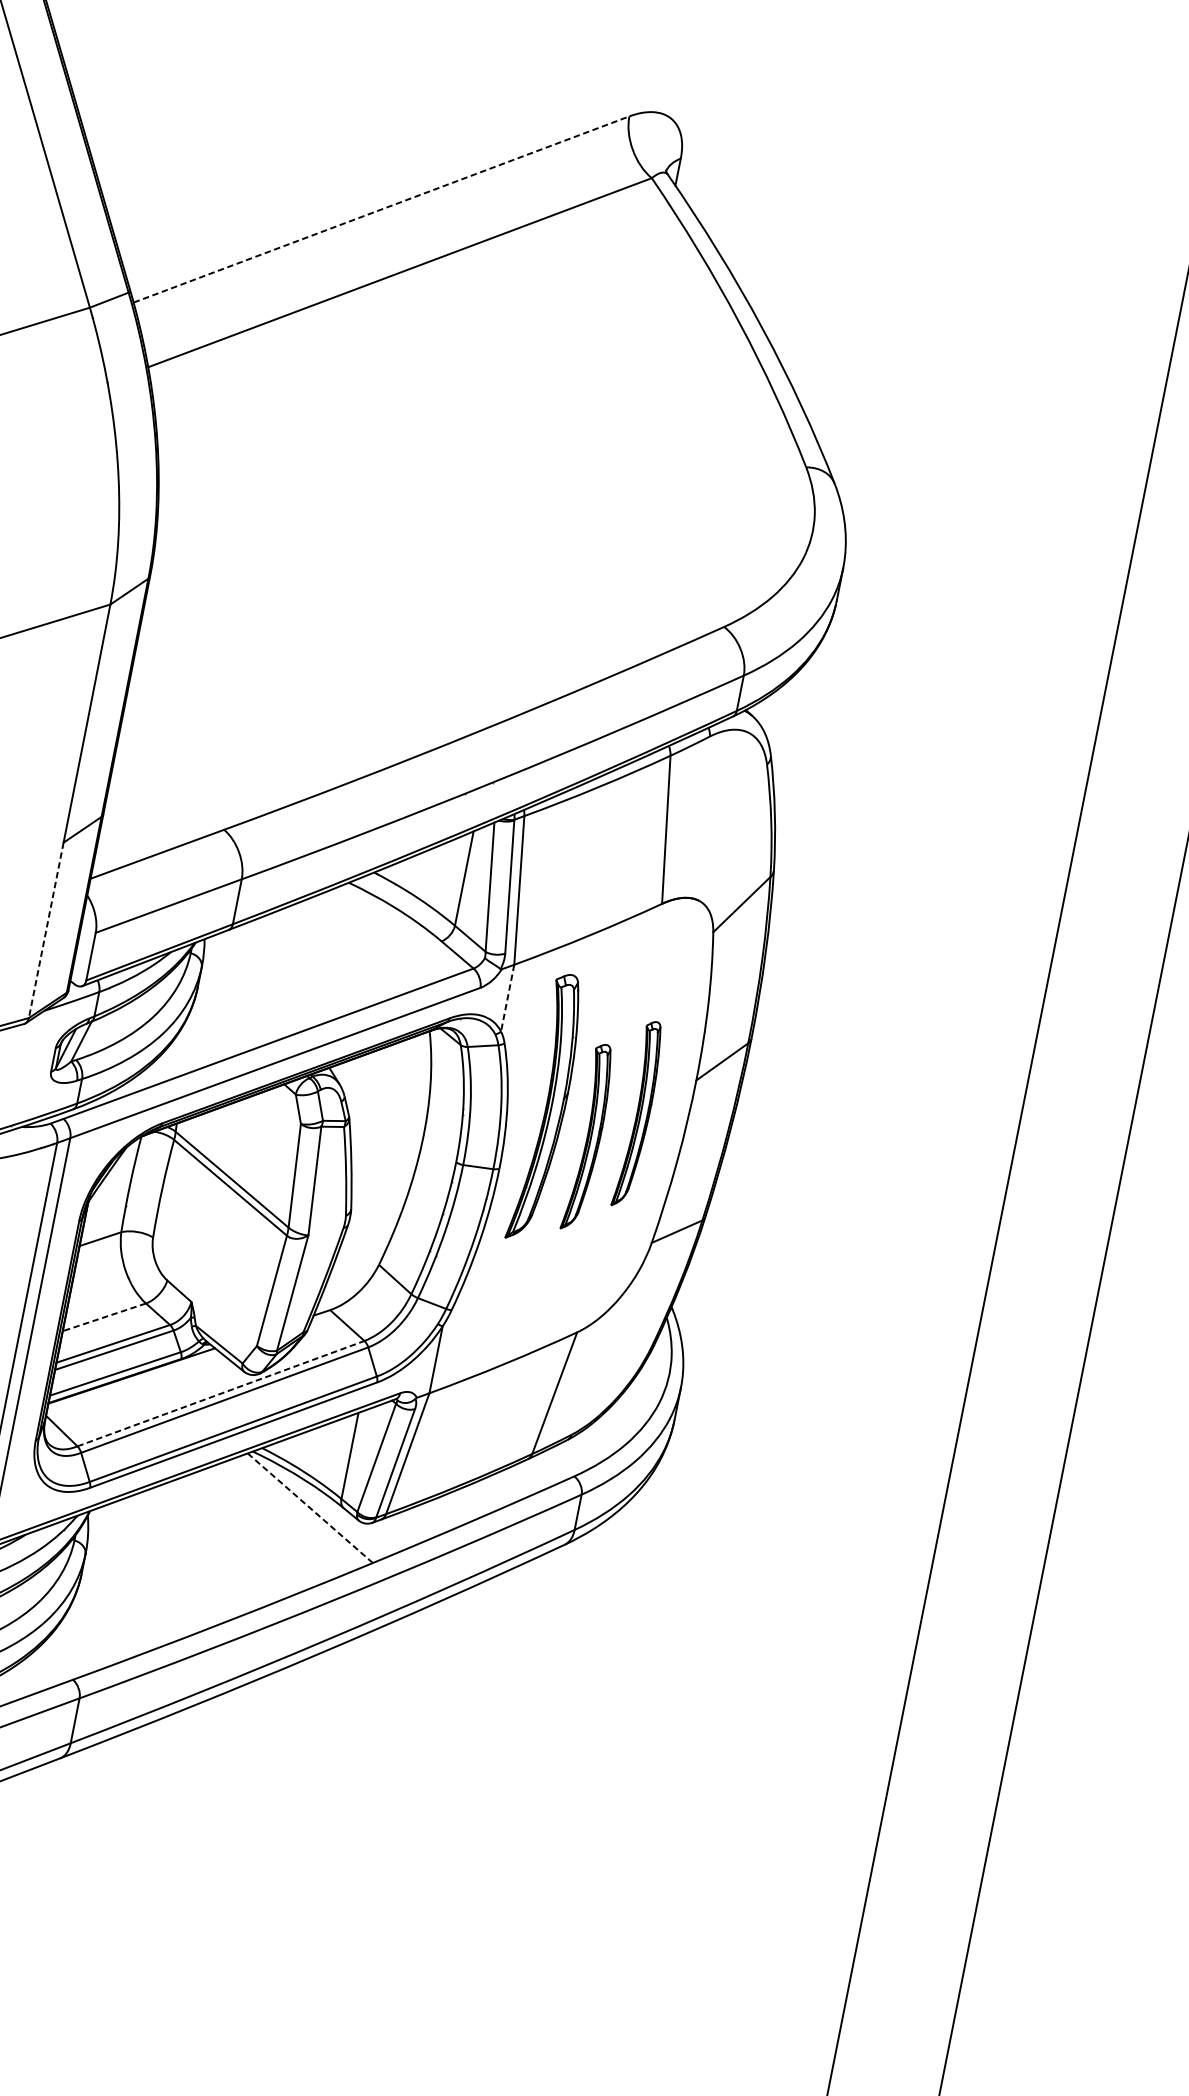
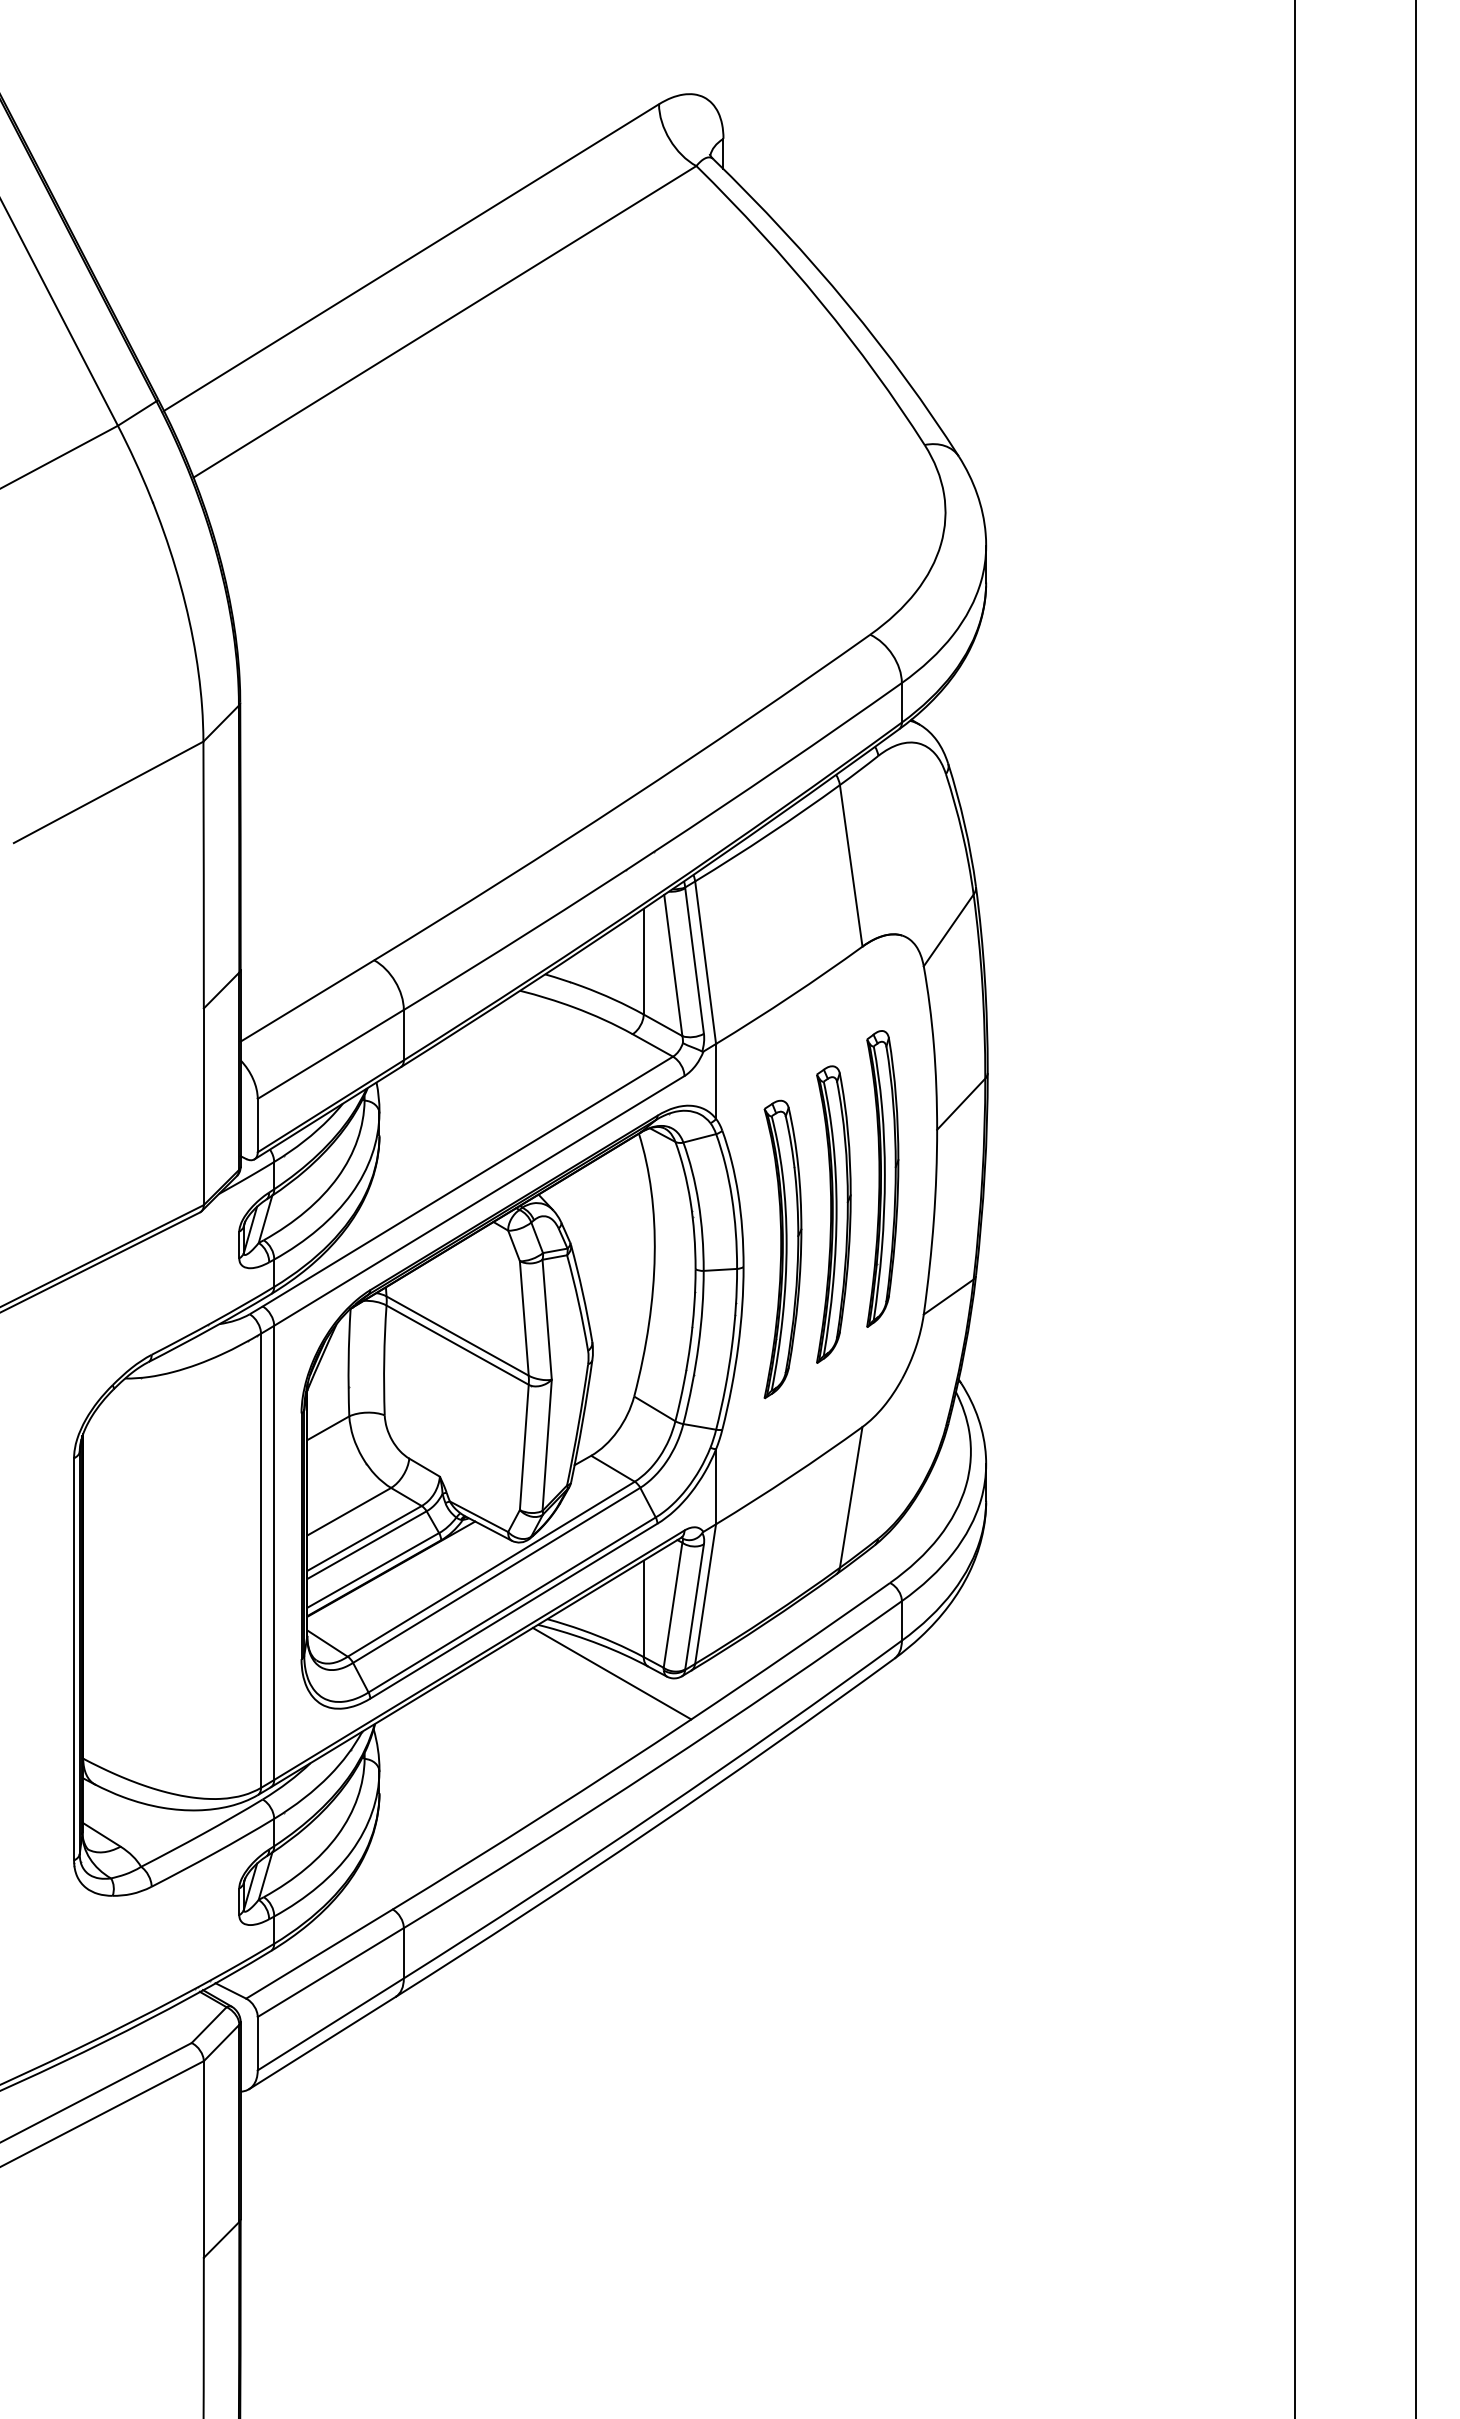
line: (381, 209) -> (411, 257), dashed -> solid
line: (45, 930) -> (203, 1107), dashed -> solid
line: (508, 998) -> (716, 1081), dashed -> solid
part: (547, 1108) -> (782, 1249), moved
part: (639, 1114) -> (882, 1178), size x1.43
part: (588, 1137) -> (833, 1214), size x1.43
line: (103, 1317) -> (348, 1512), dashed -> solid
line: (221, 1393) -> (491, 1568), dashed -> solid
line: (310, 1508) -> (612, 1673), dashed -> solid

